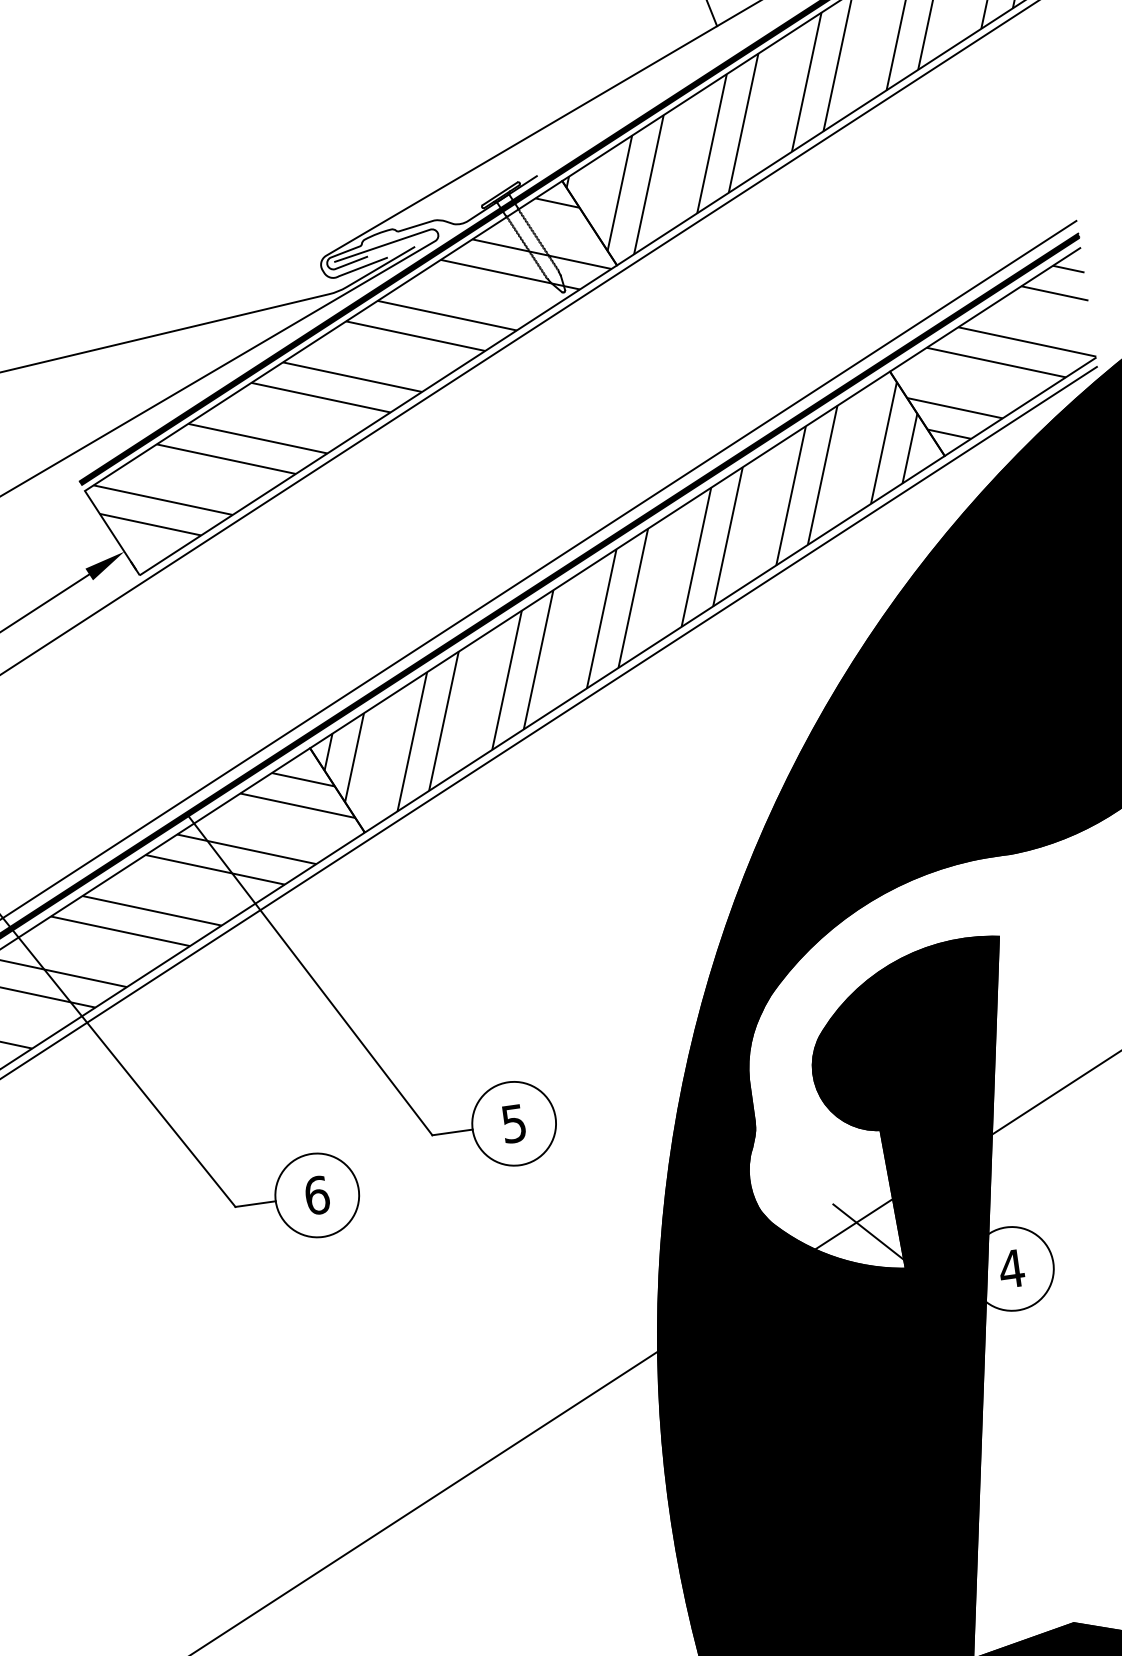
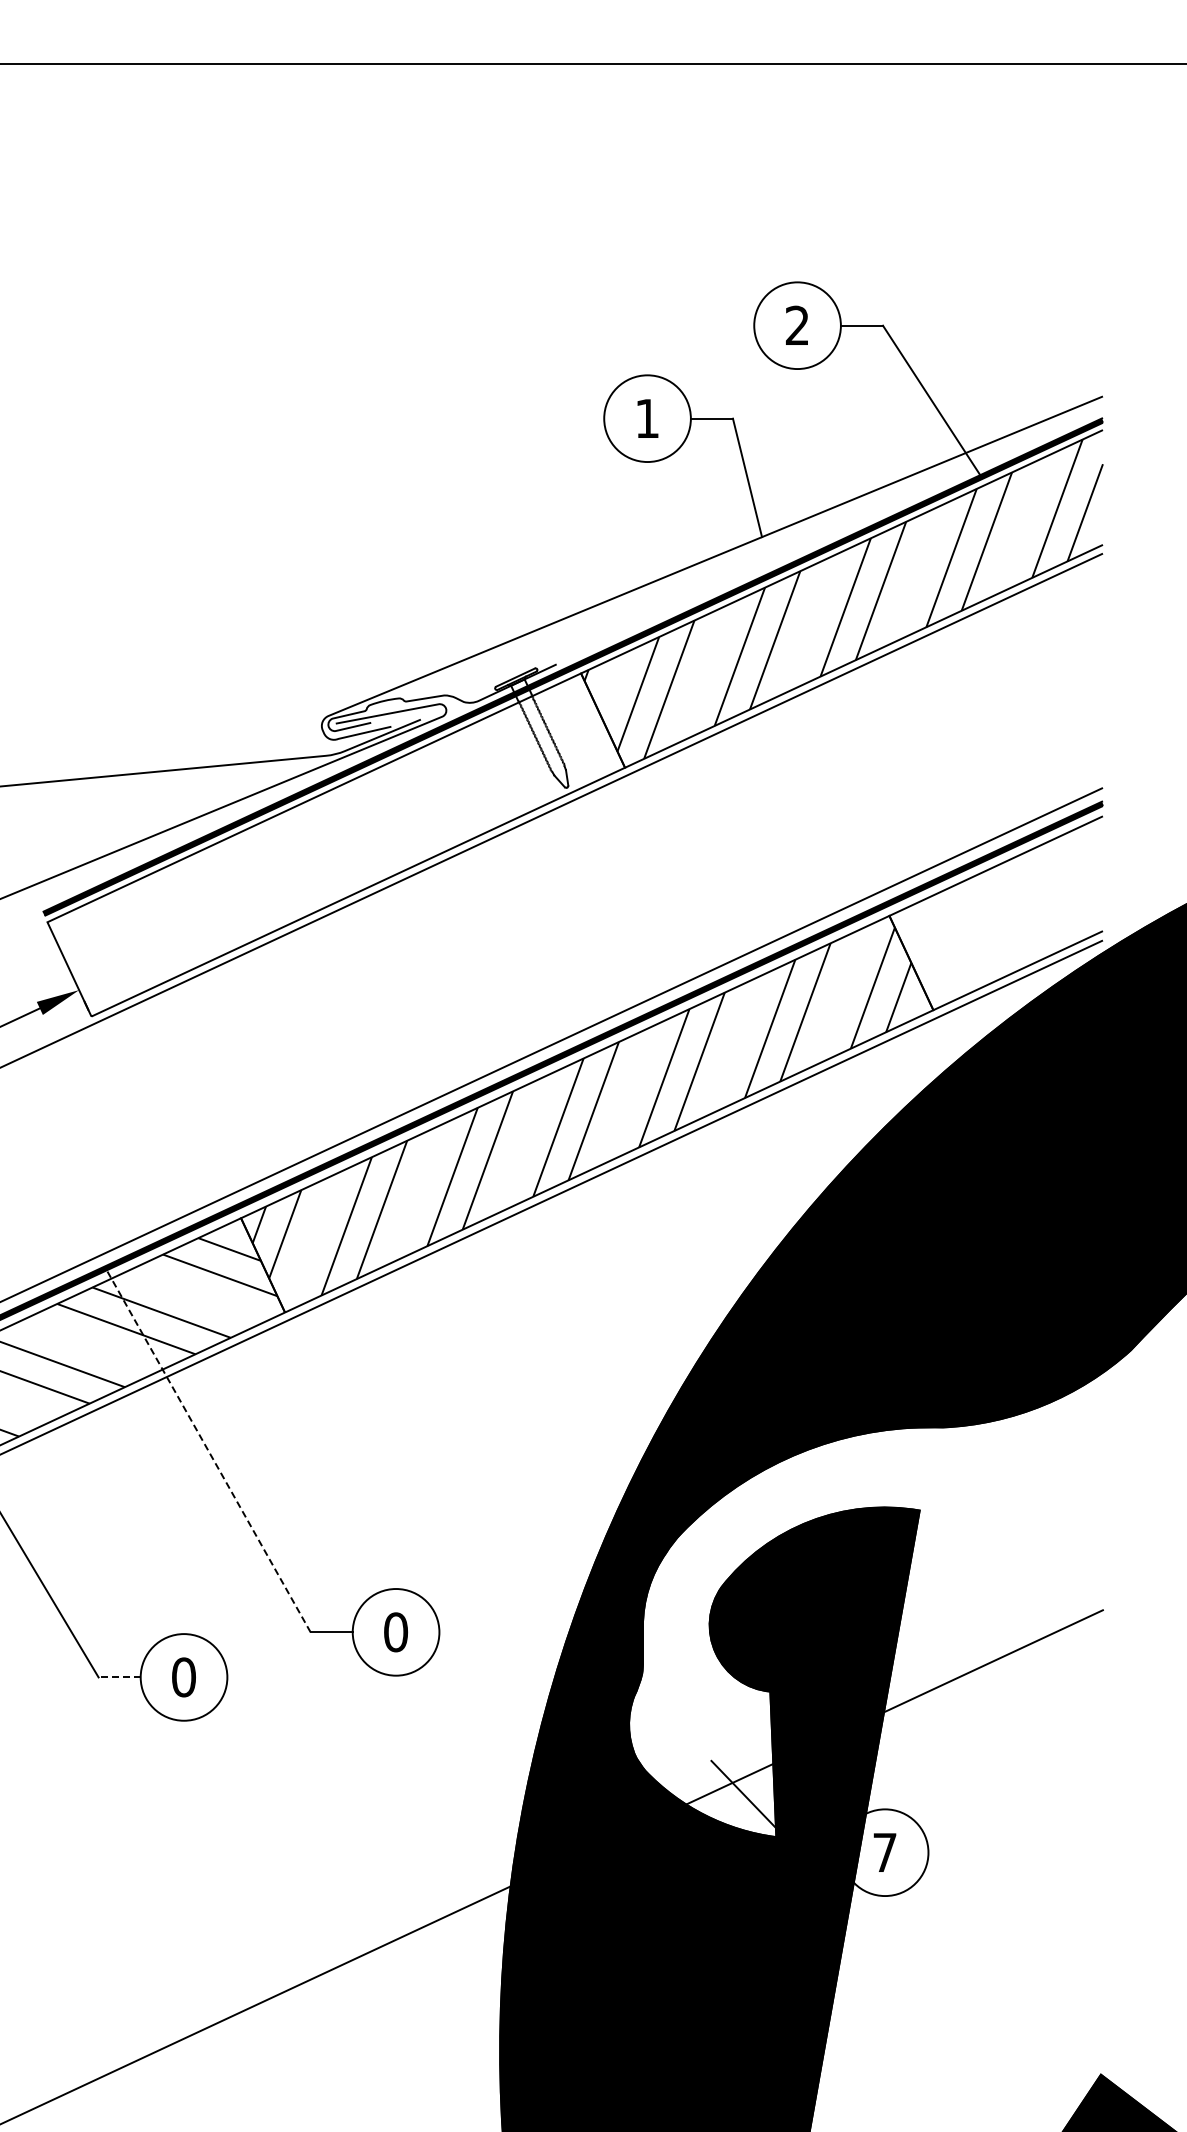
hatch: (997, 354) -> (1002, 913), removed
hatch: (350, 368) -> (337, 835), removed
line: (309, 974) -> (207, 1449), solid -> dashed
text: (514, 1123) -> (396, 1632), 5 -> 0
text: (317, 1195) -> (184, 1677), 6 -> 0
line: (255, 1204) -> (119, 1677), solid -> dashed
text: (1011, 1268) -> (884, 1852), 4 -> 7

